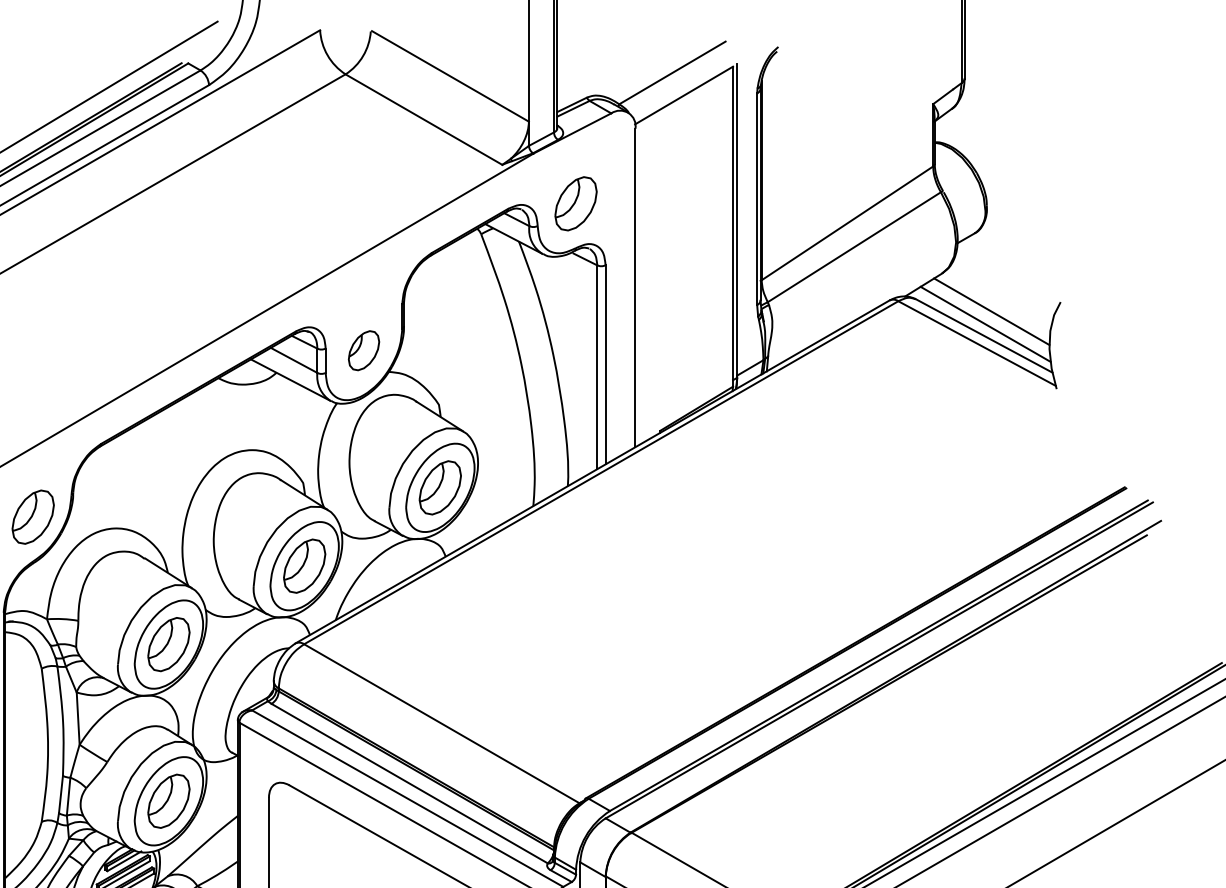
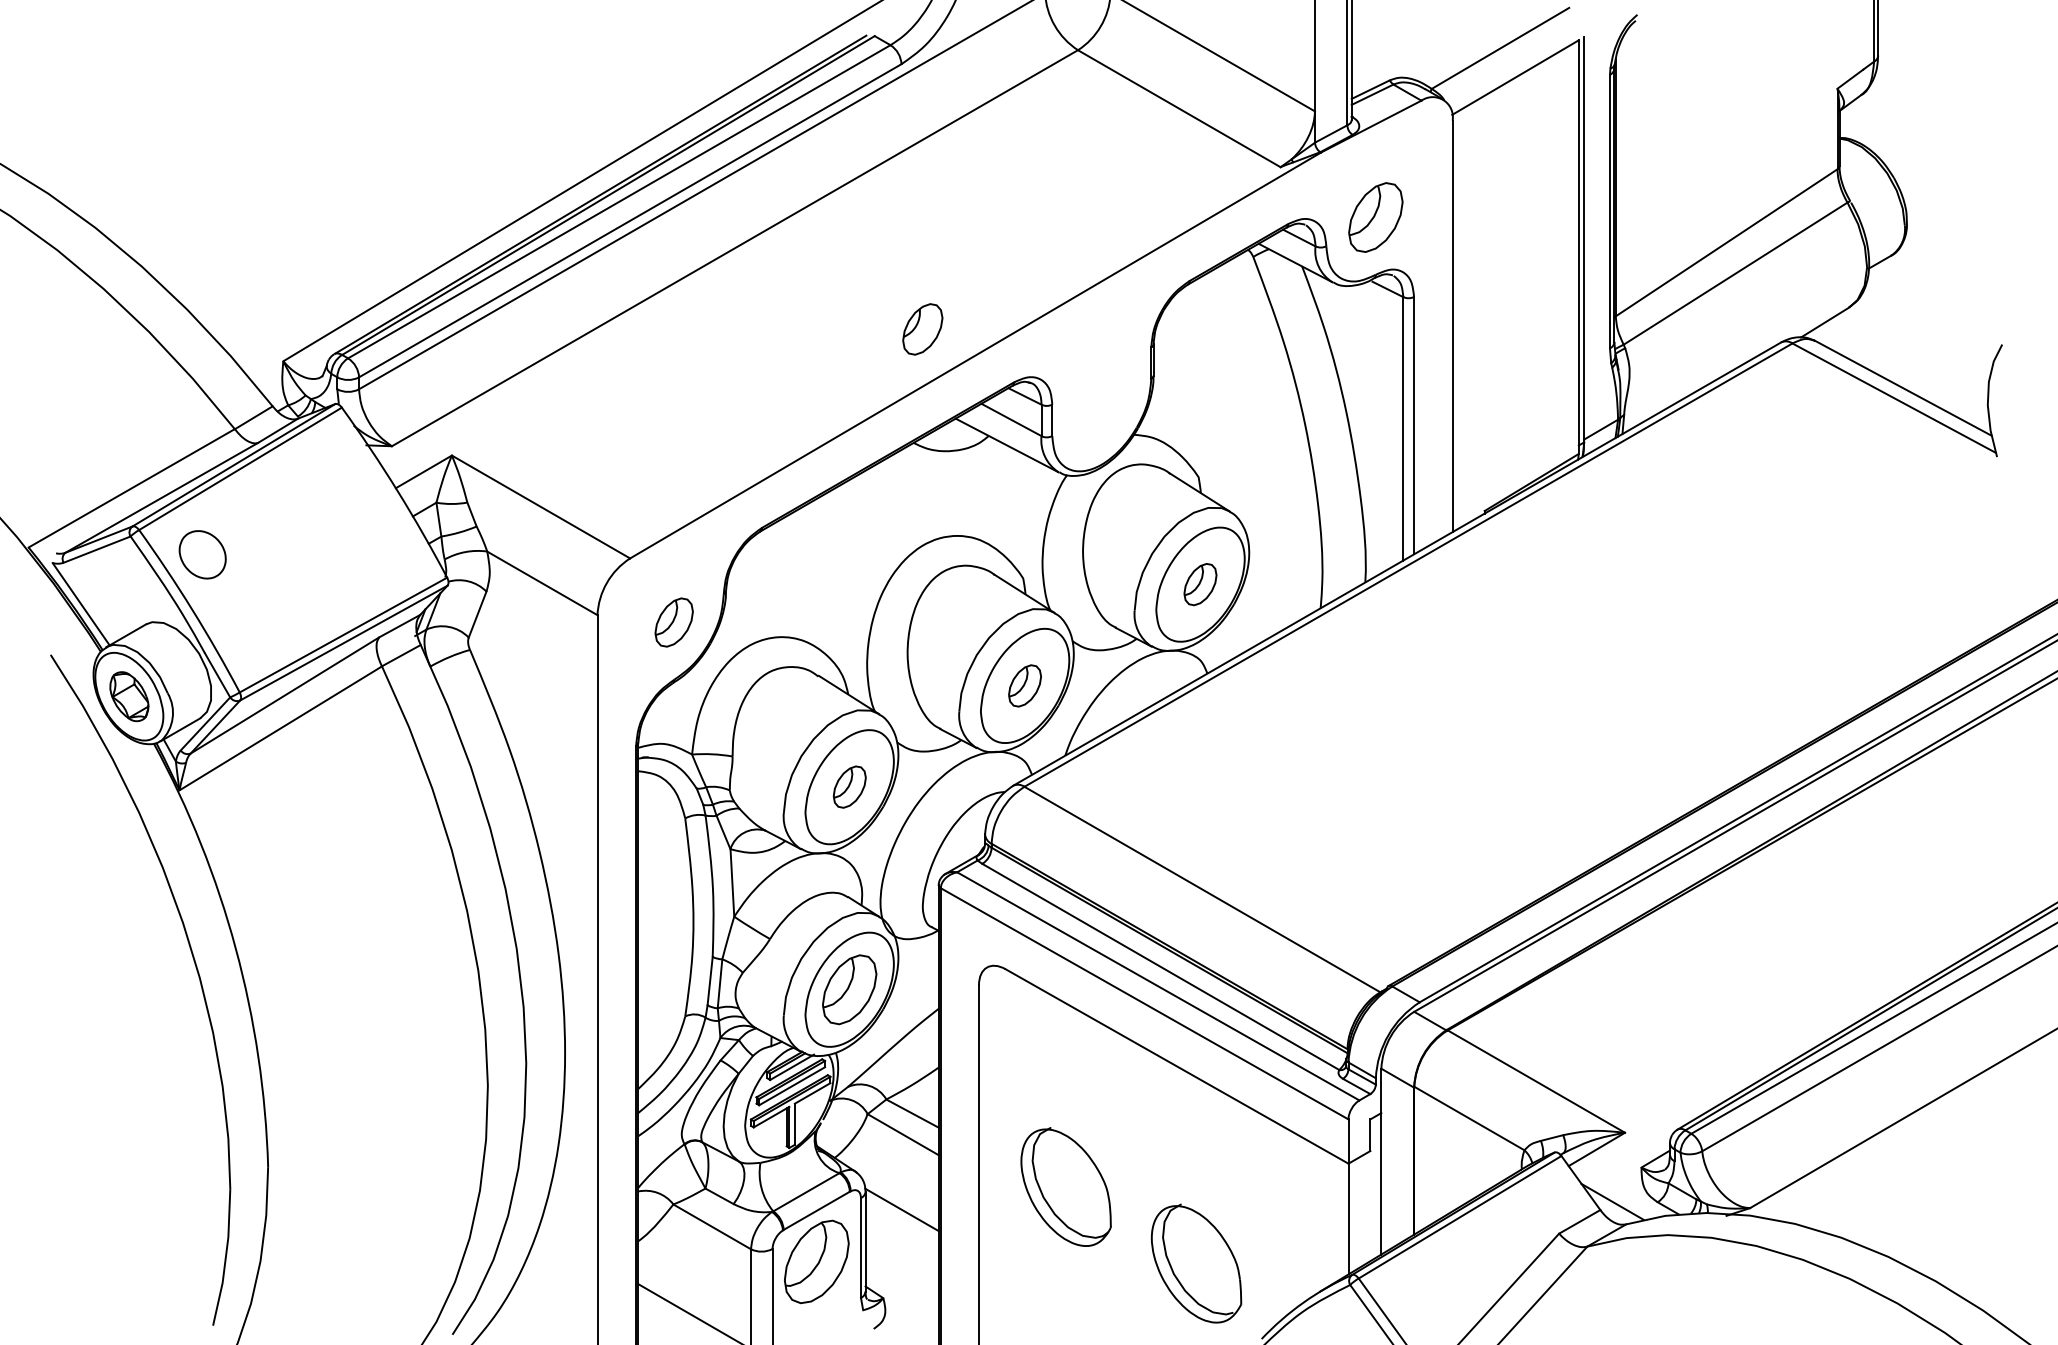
line: (991, 312) -> (1912, 357), removed
line: (985, 323) -> (1905, 372), removed
part: (363, 350) -> (922, 329), moved
part: (440, 487) -> (1200, 584), size x0.6
part: (32, 517) -> (673, 622), size x0.7
part: (304, 565) -> (1024, 685), size x0.6
part: (168, 644) -> (849, 786), size x0.6

